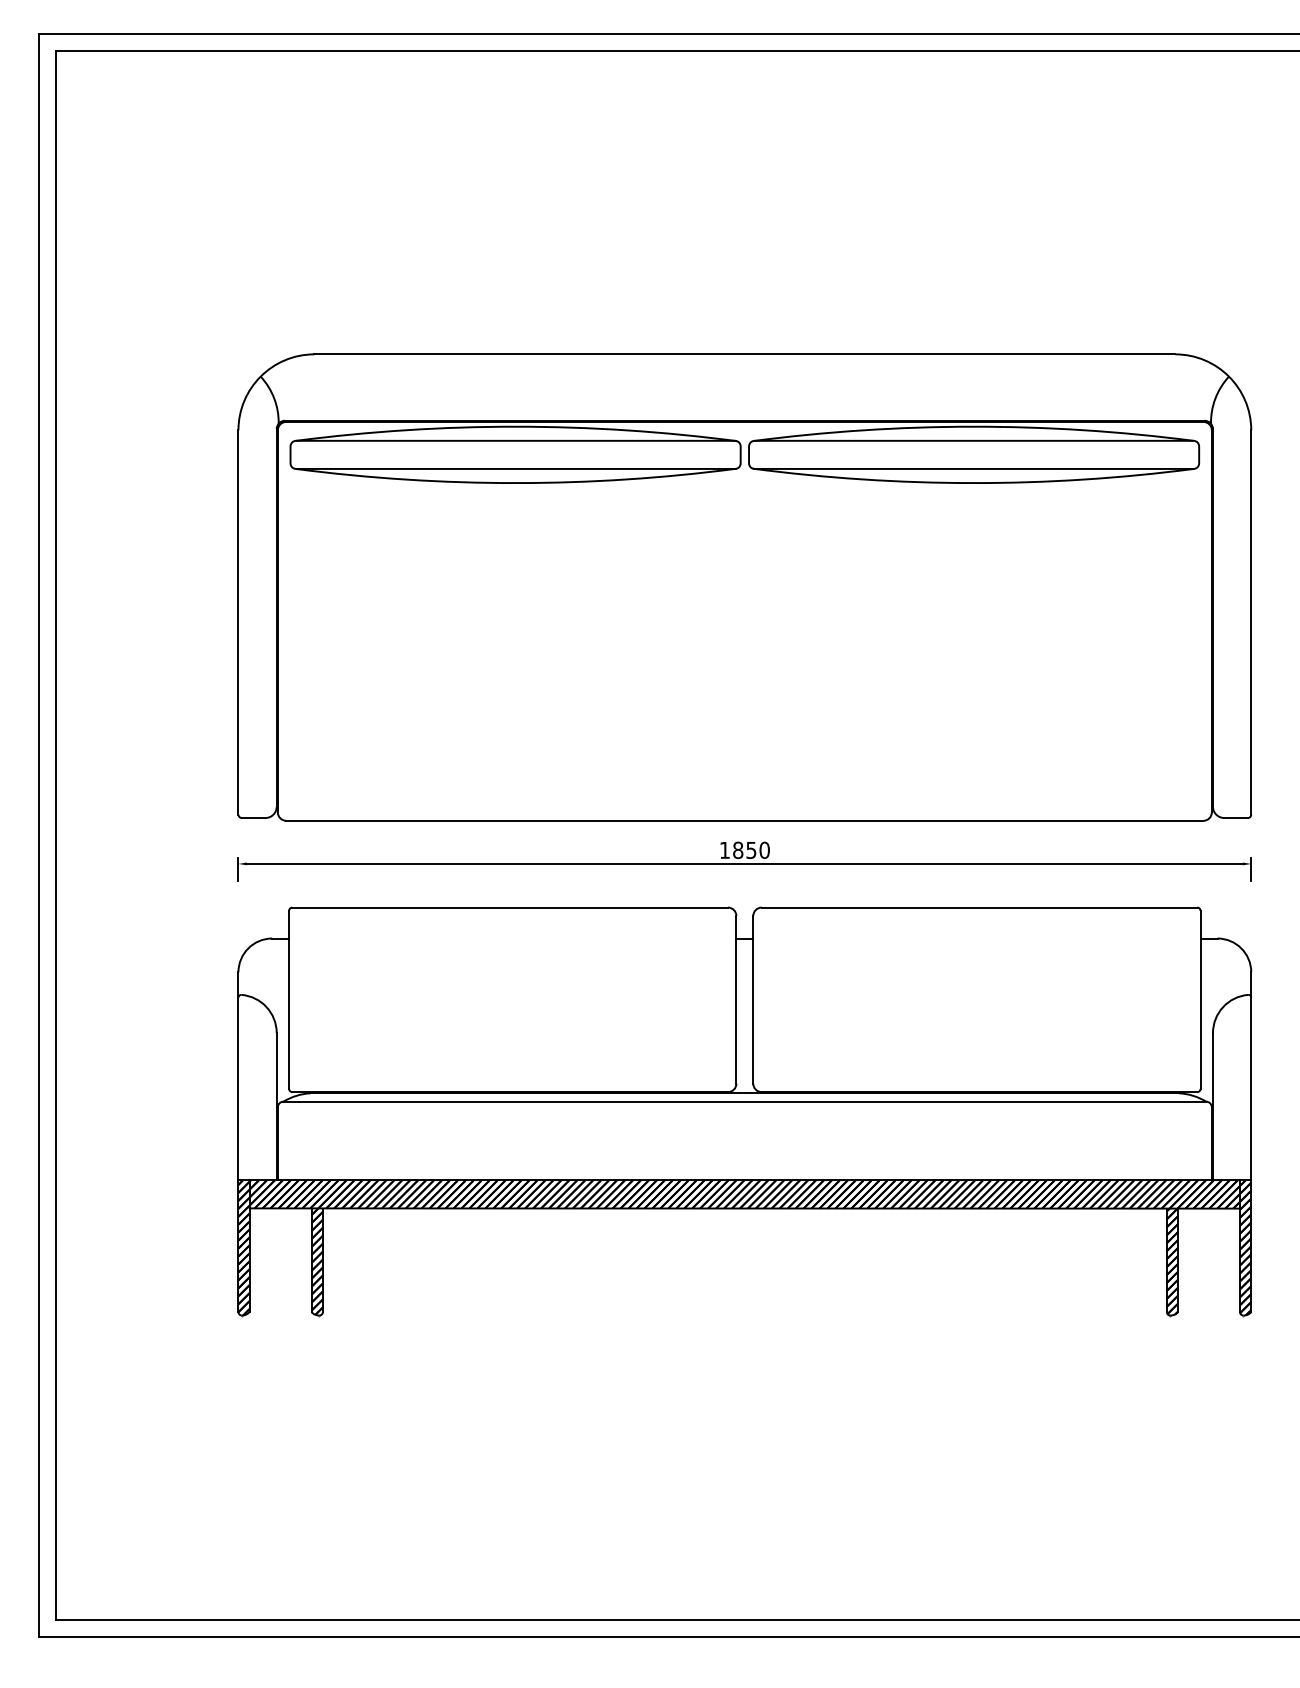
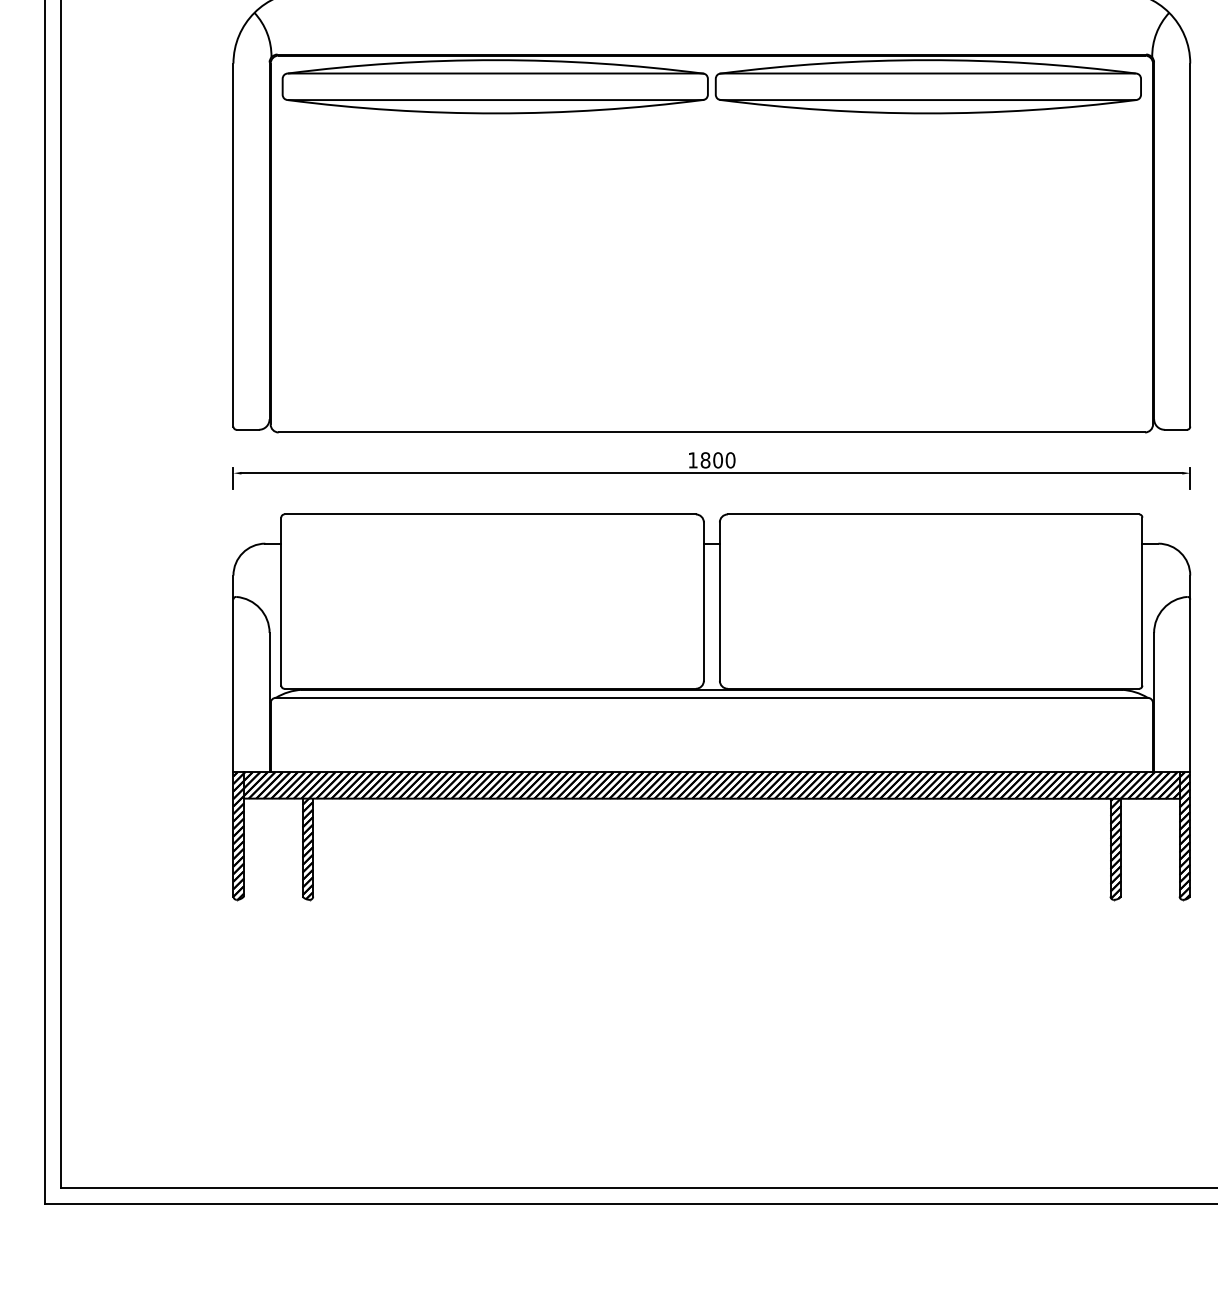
text: (751, 849) -> (718, 459), 1850 -> 1800

